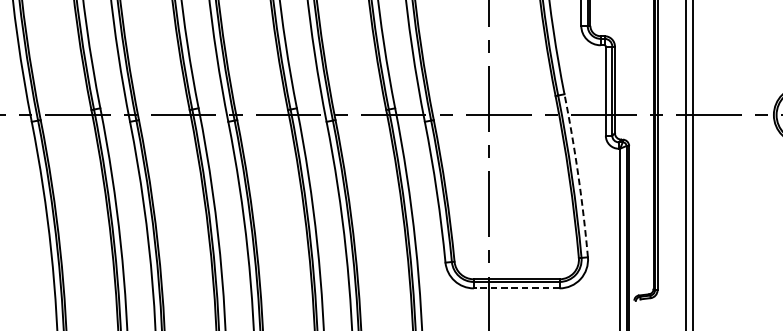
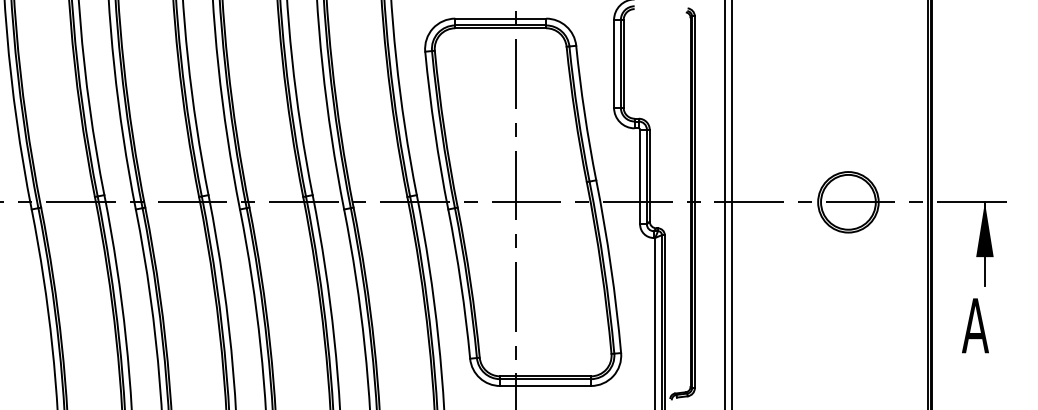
arc: (577, 175) -> (610, 266), dashed -> solid
line: (516, 287) -> (545, 385), dashed -> solid

